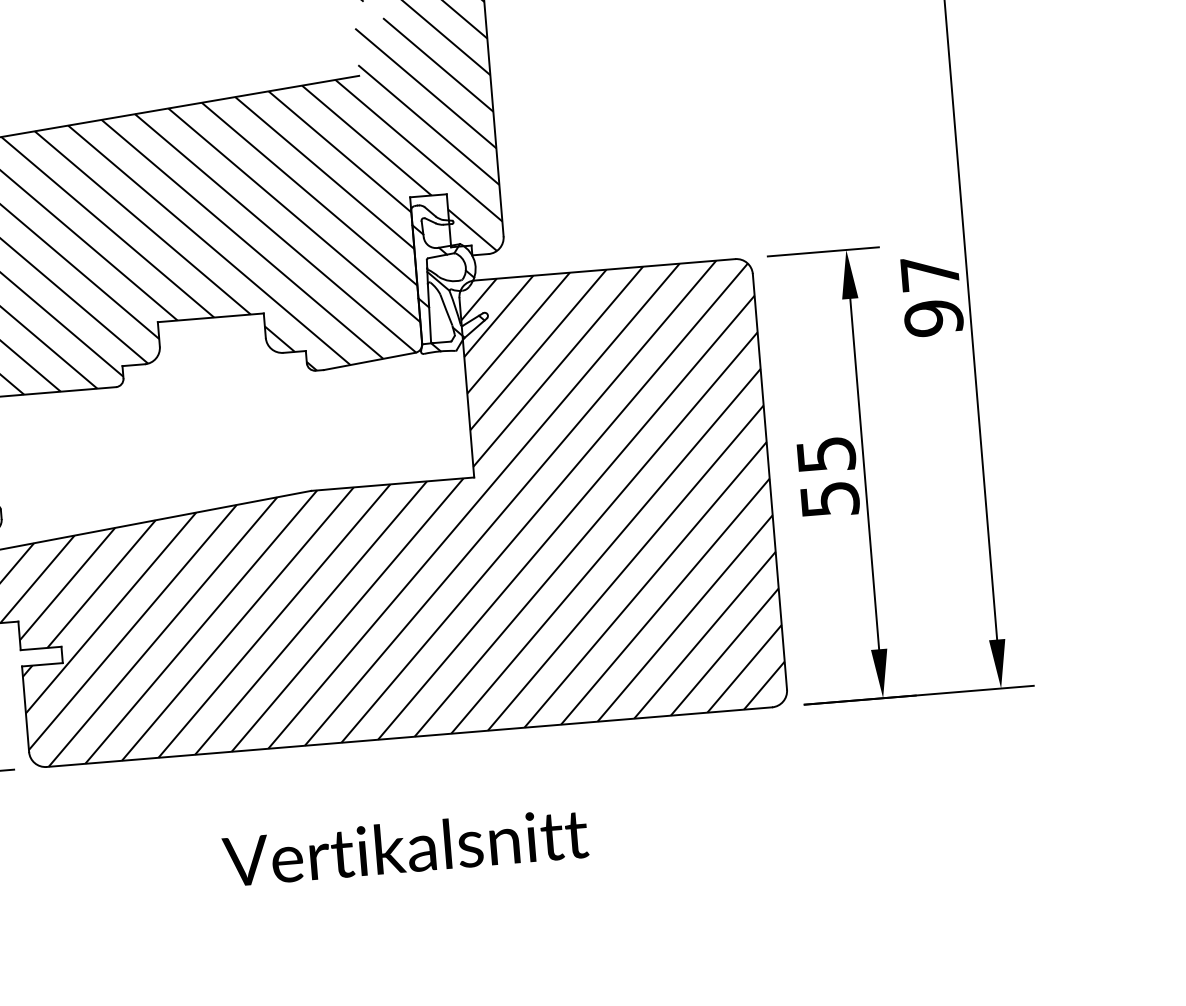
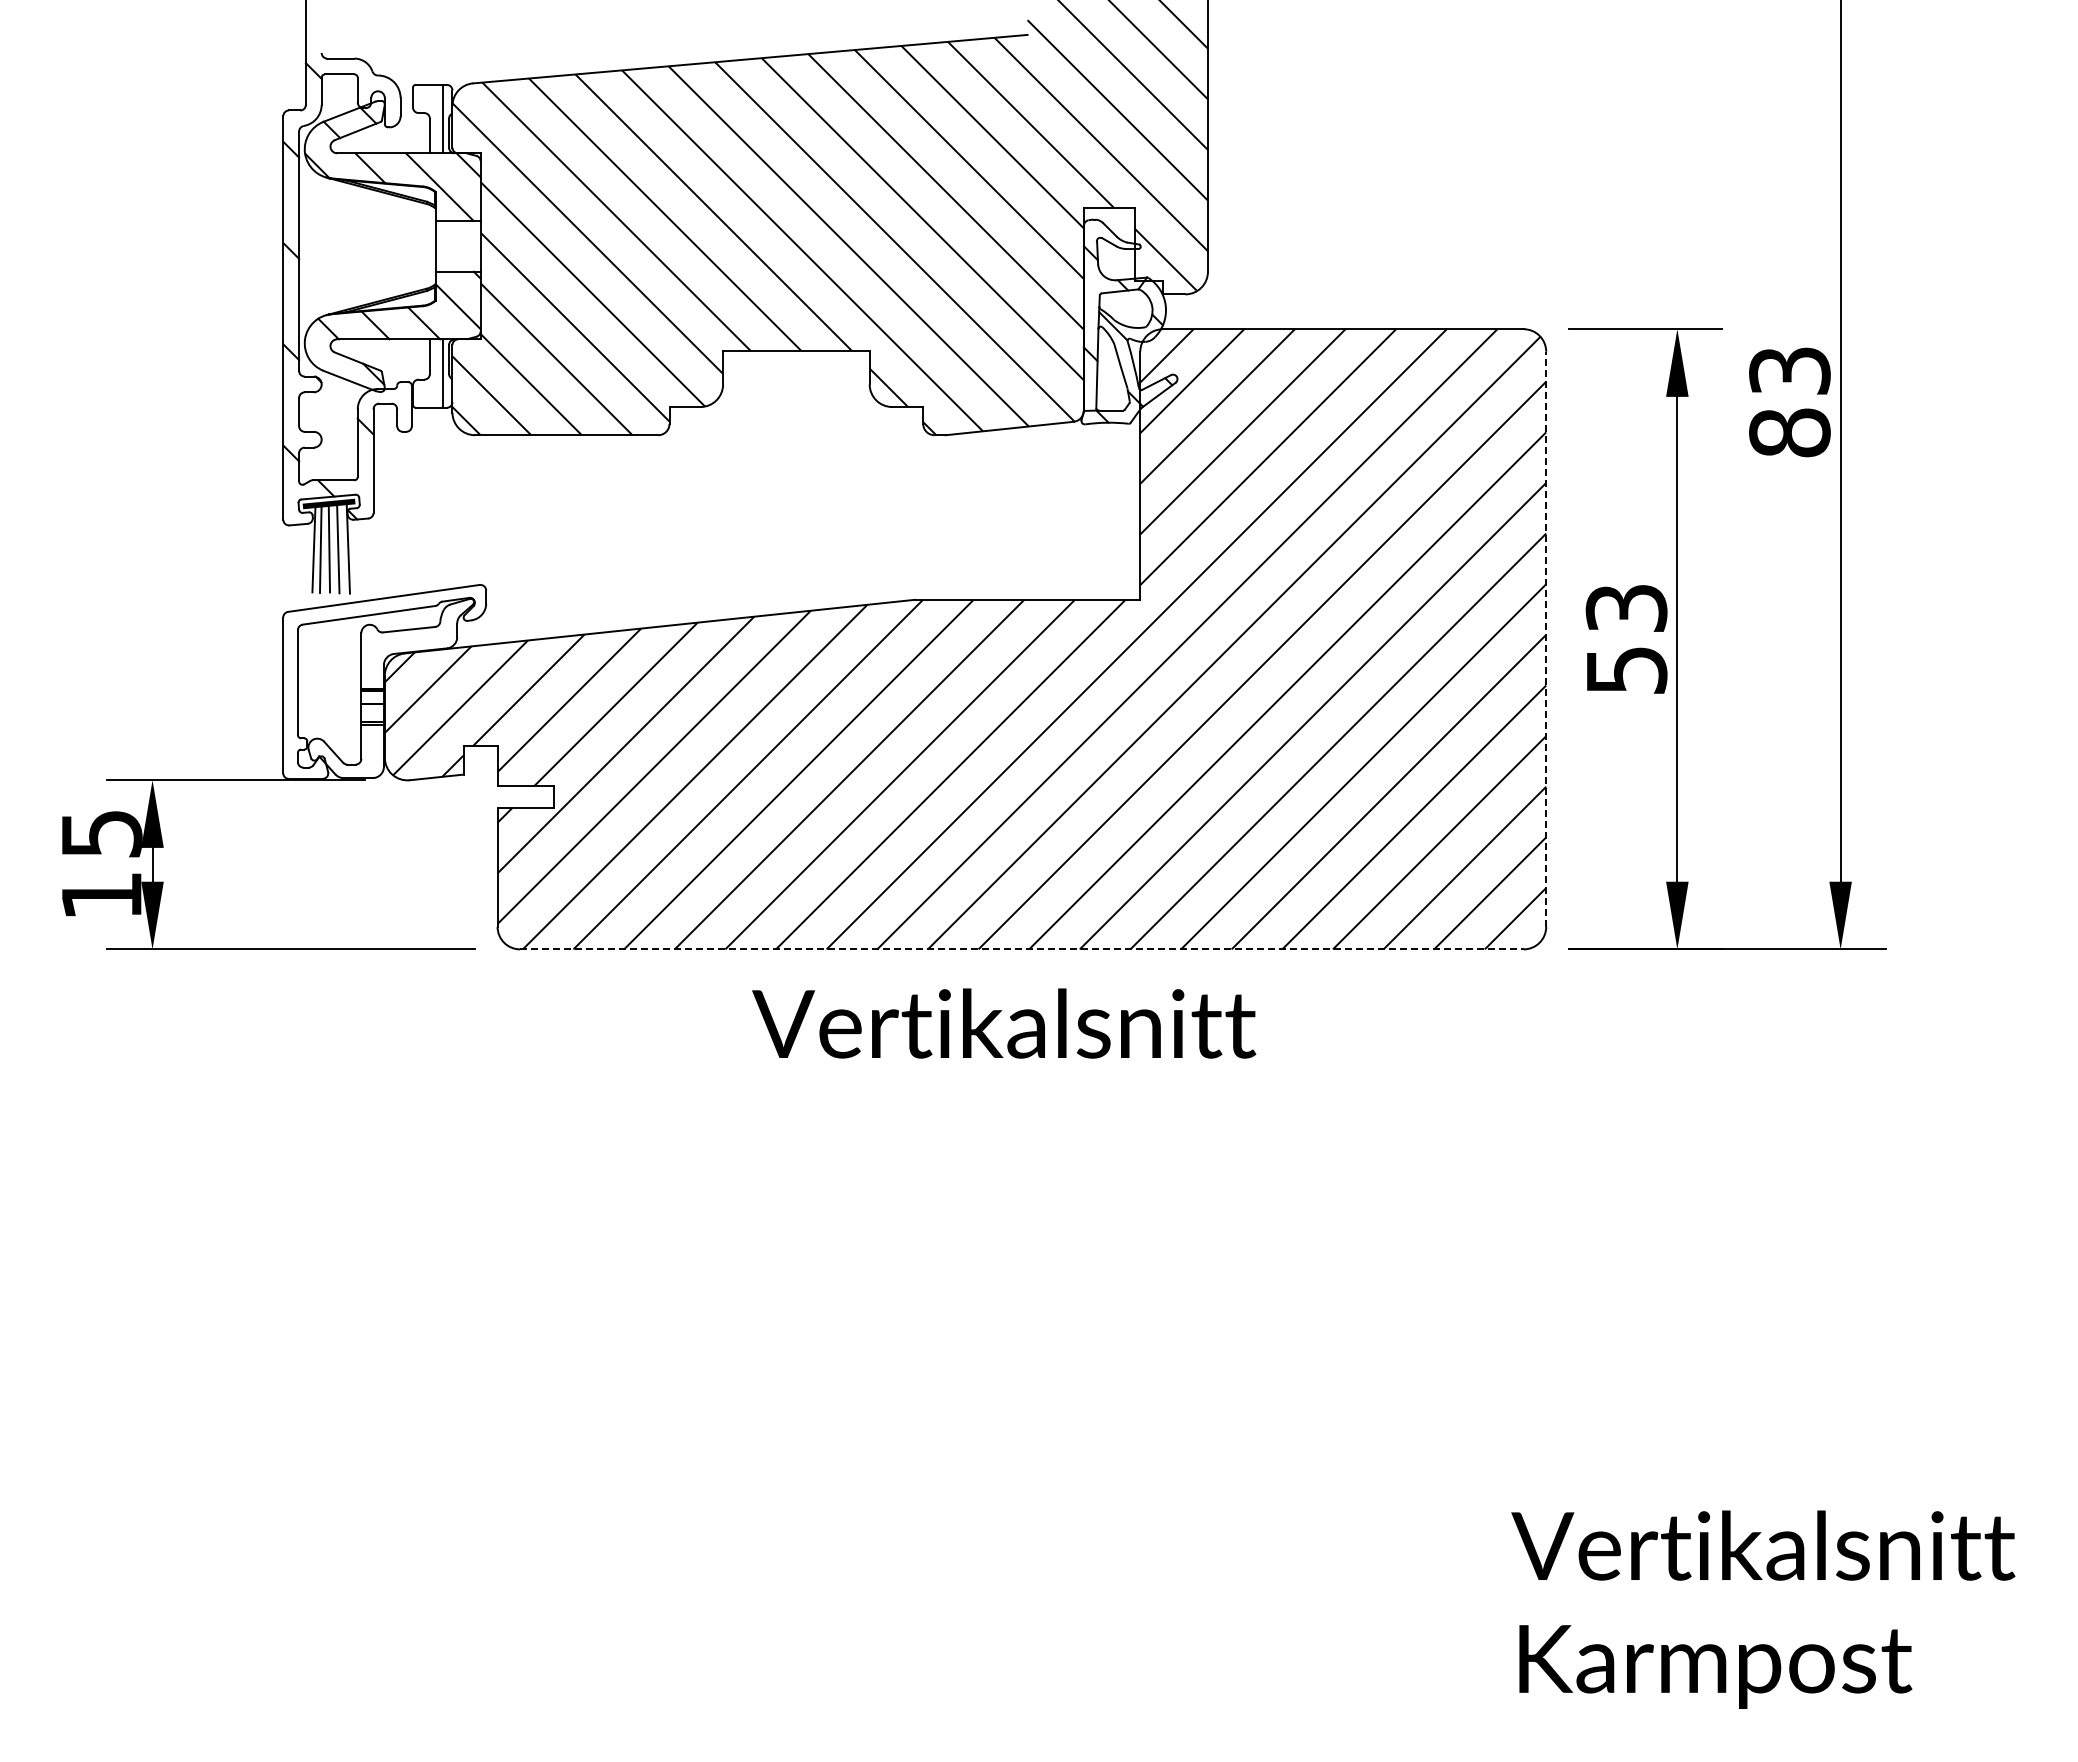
text: (931, 296) -> (1789, 402), 97 -> 83
text: (826, 454) -> (1626, 608), 55 -> 53
line: (770, 482) -> (1546, 639), solid -> dashed
line: (409, 737) -> (1021, 949), solid -> dashed
text: (405, 847) -> (1004, 1023), moved

